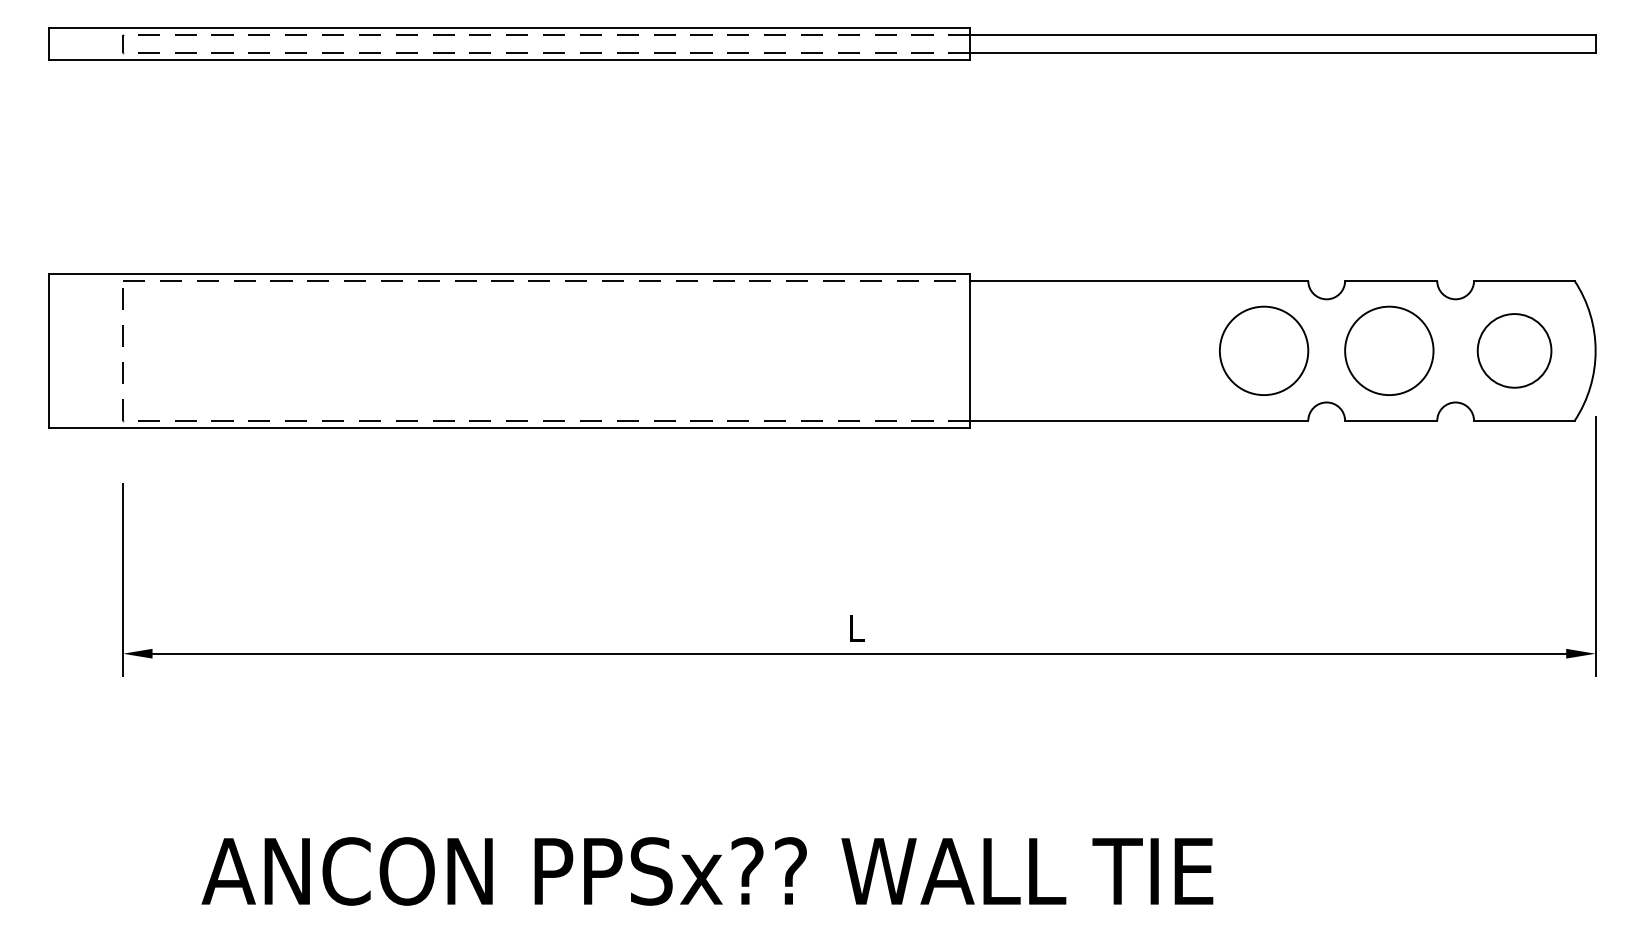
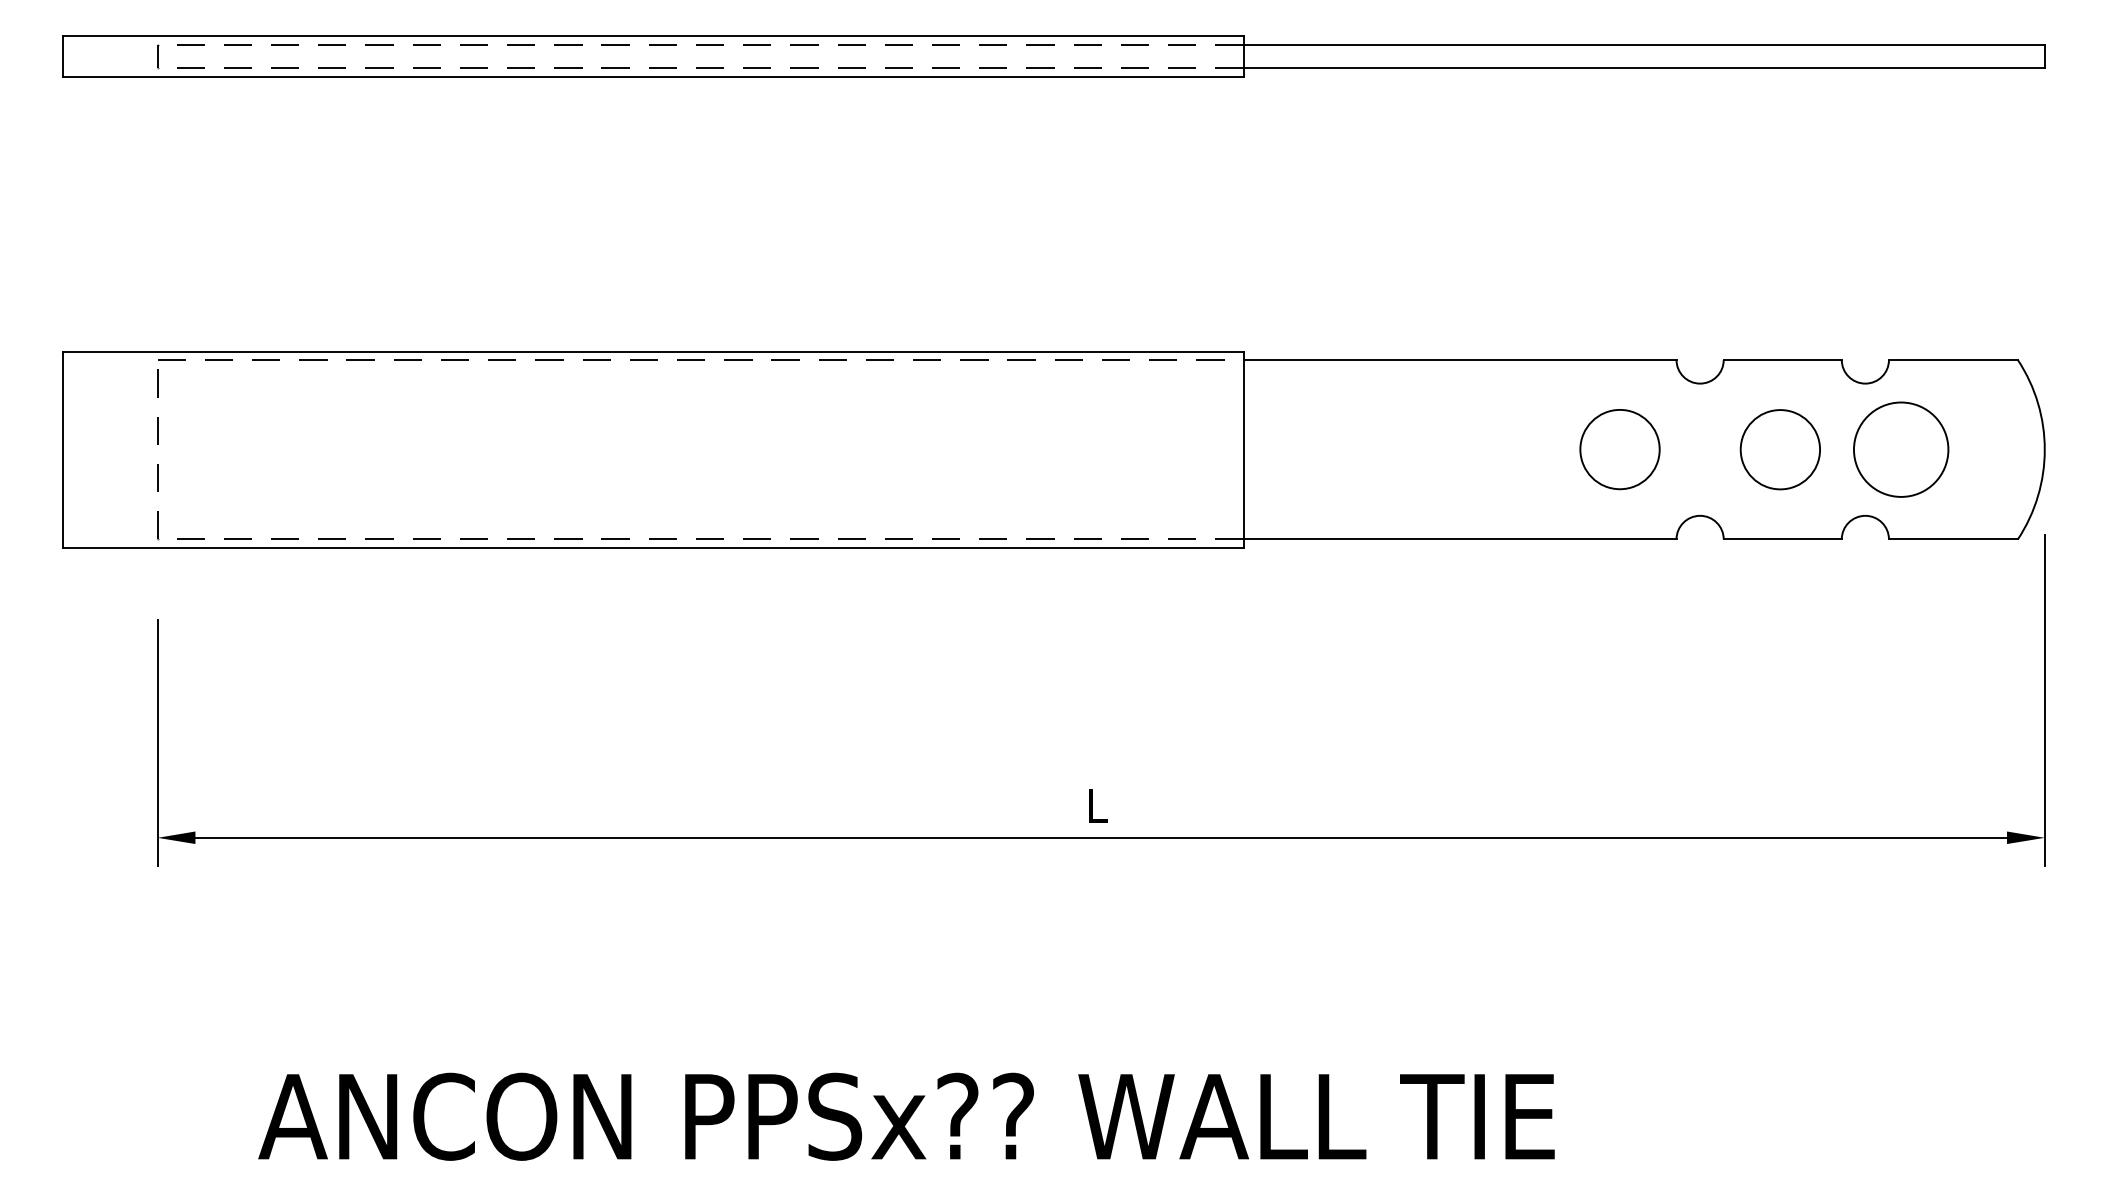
circle: (1264, 350) -> (1620, 449), size x0.7
circle: (1389, 350) -> (1780, 449), size x0.7
circle: (1514, 350) -> (1901, 449), moved

